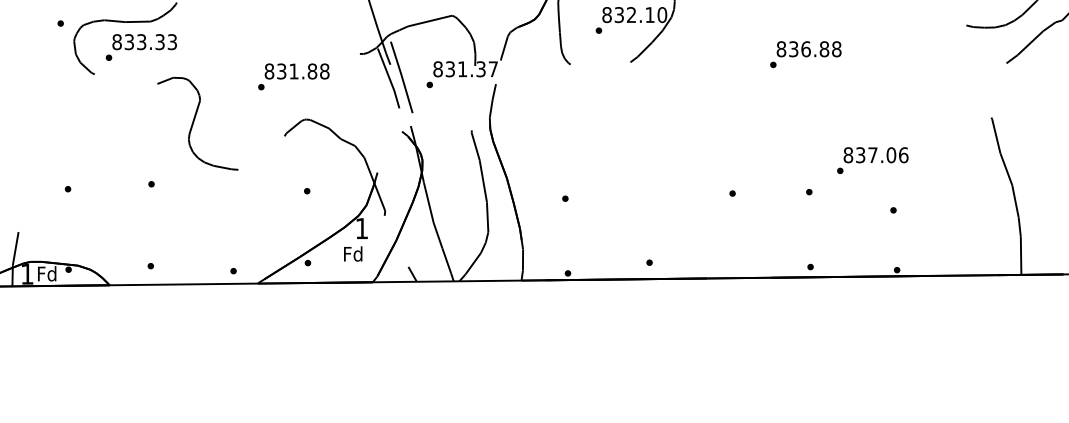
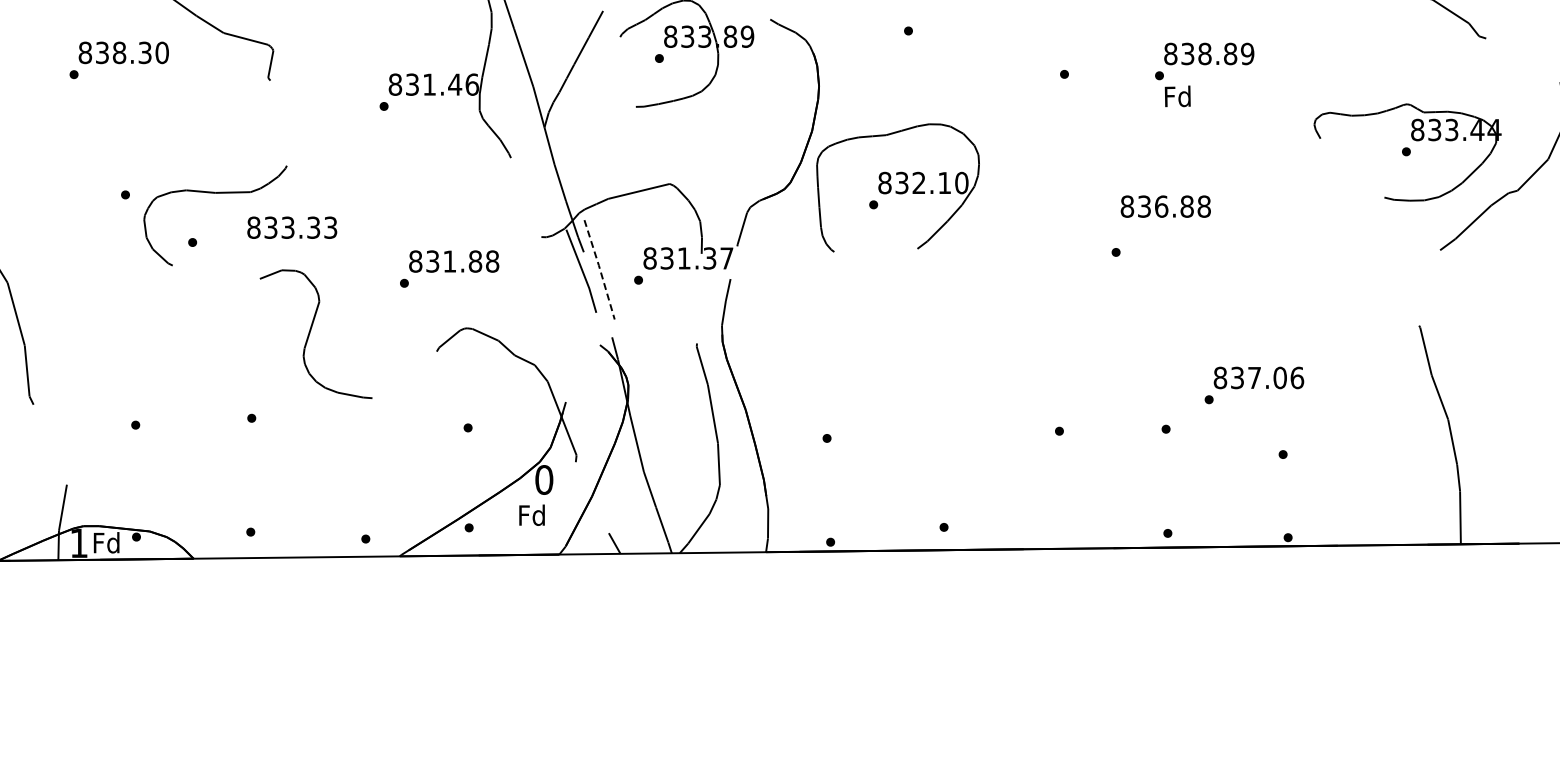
text: (144, 41) -> (292, 227), moved
text: (808, 49) -> (1165, 206), moved
line: (401, 77) -> (599, 269), solid -> dashed
text: (362, 228) -> (544, 479), 1 -> 0

